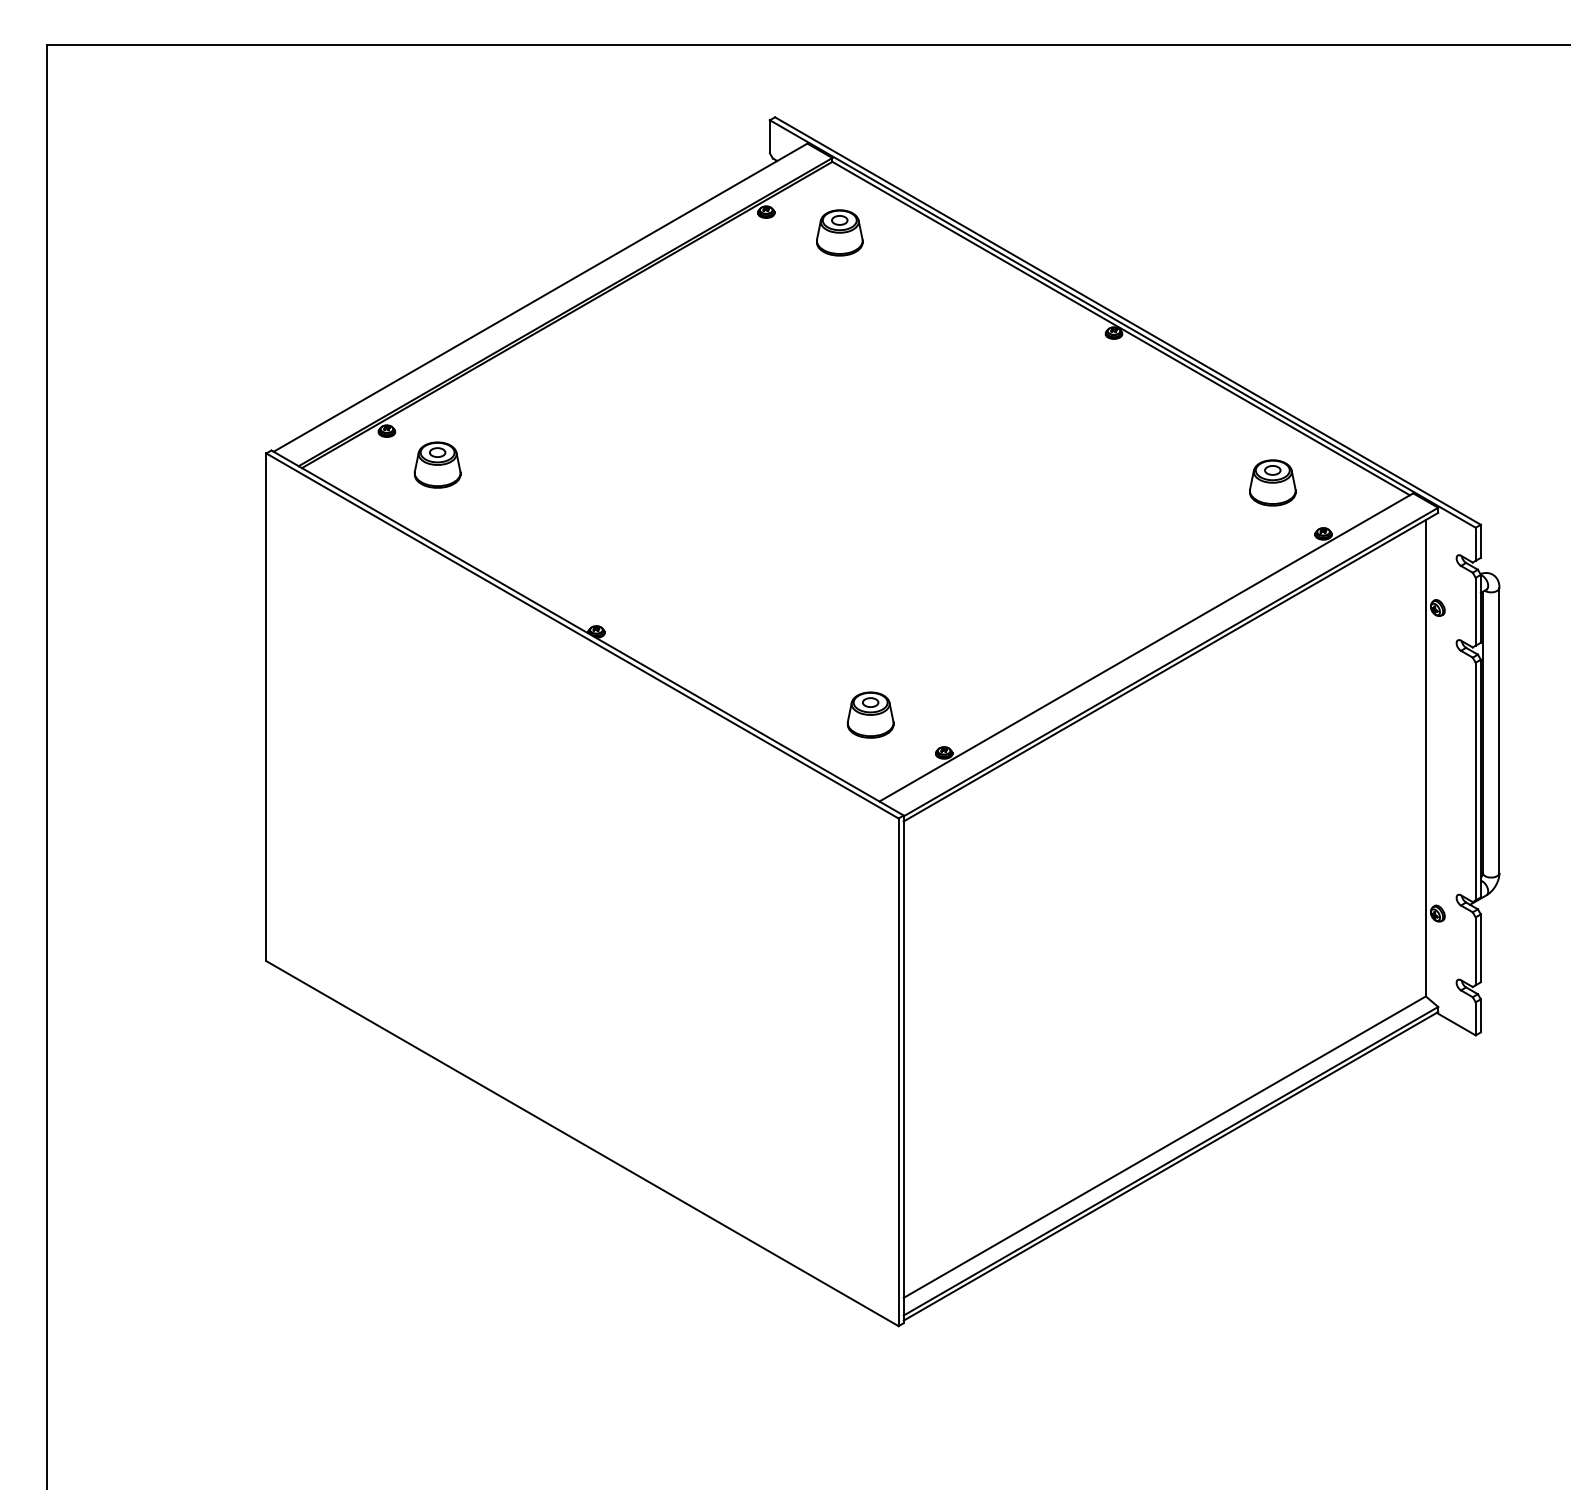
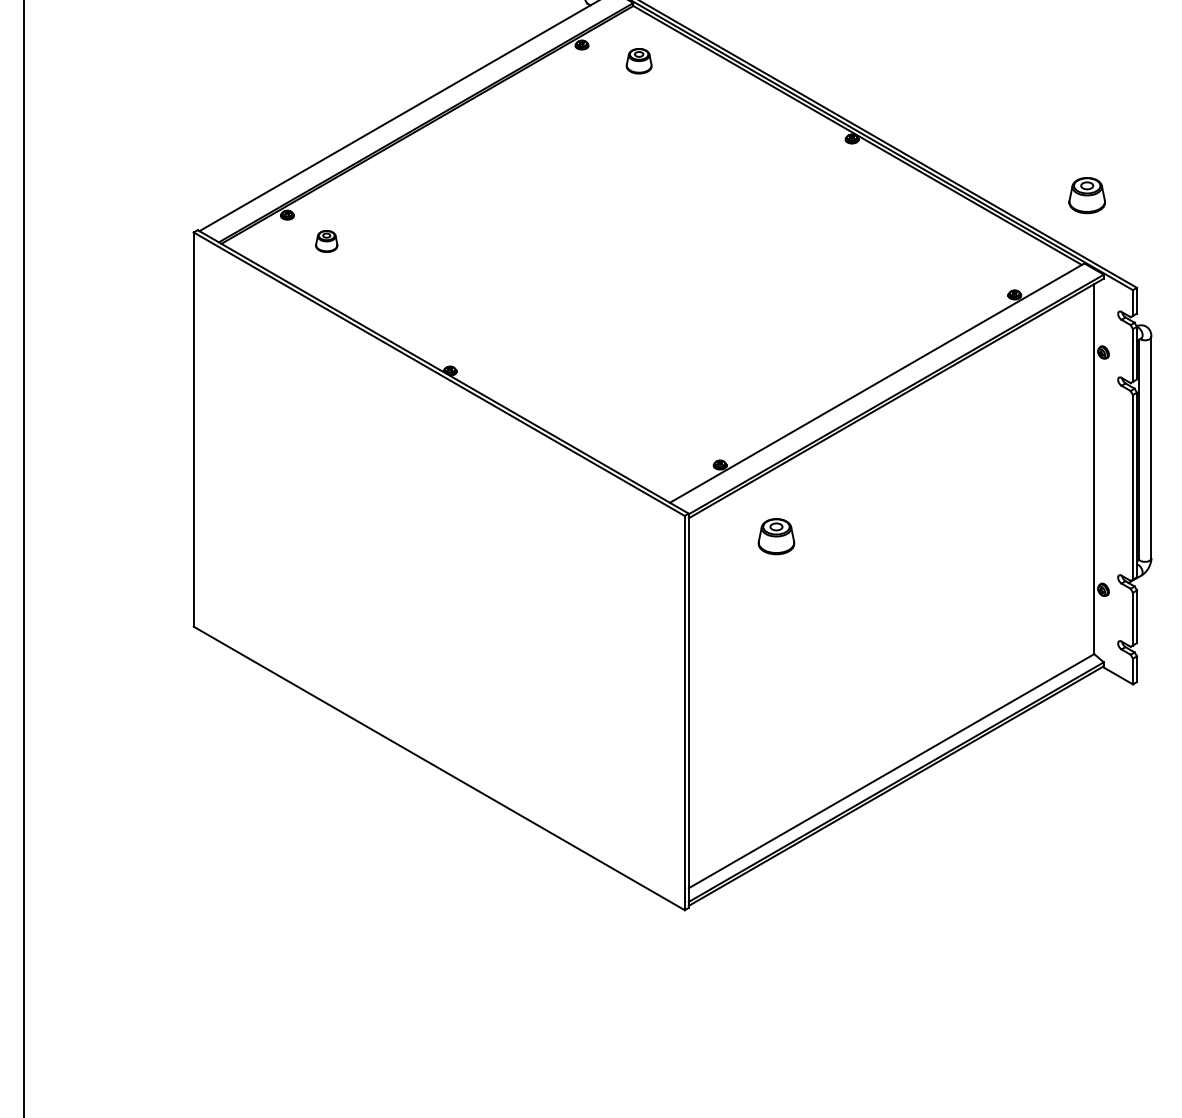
part: (839, 232) -> (638, 60), size x0.7
part: (437, 464) -> (326, 241), size x0.6
part: (1272, 482) -> (1086, 195), moved
part: (870, 714) -> (776, 536), moved

